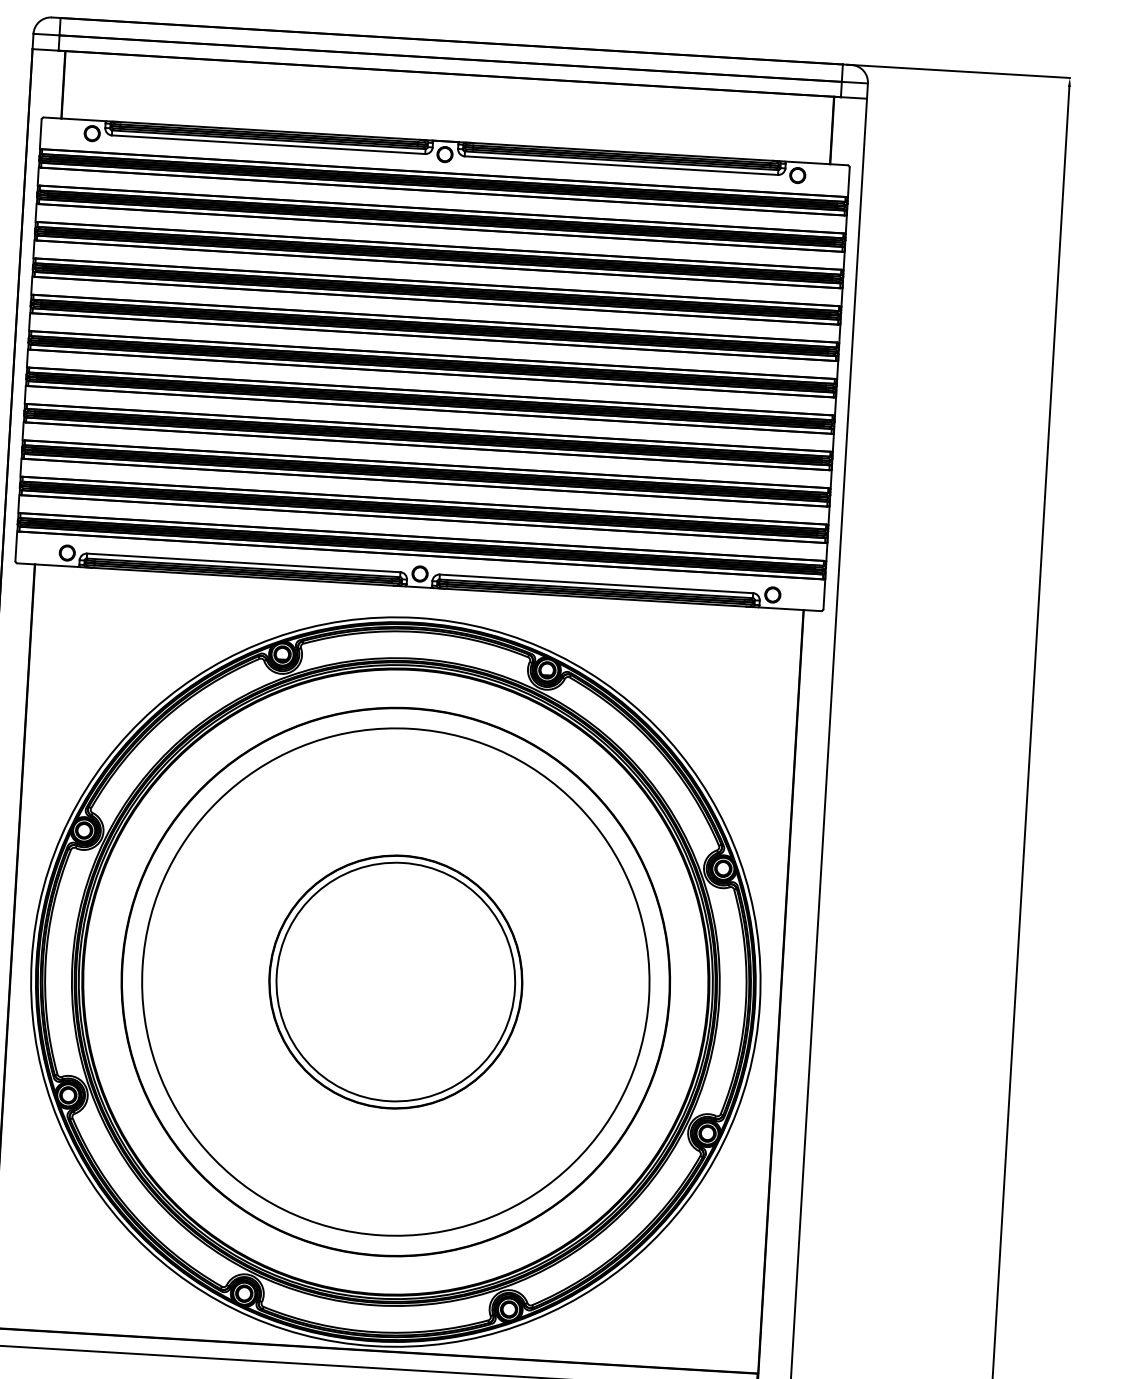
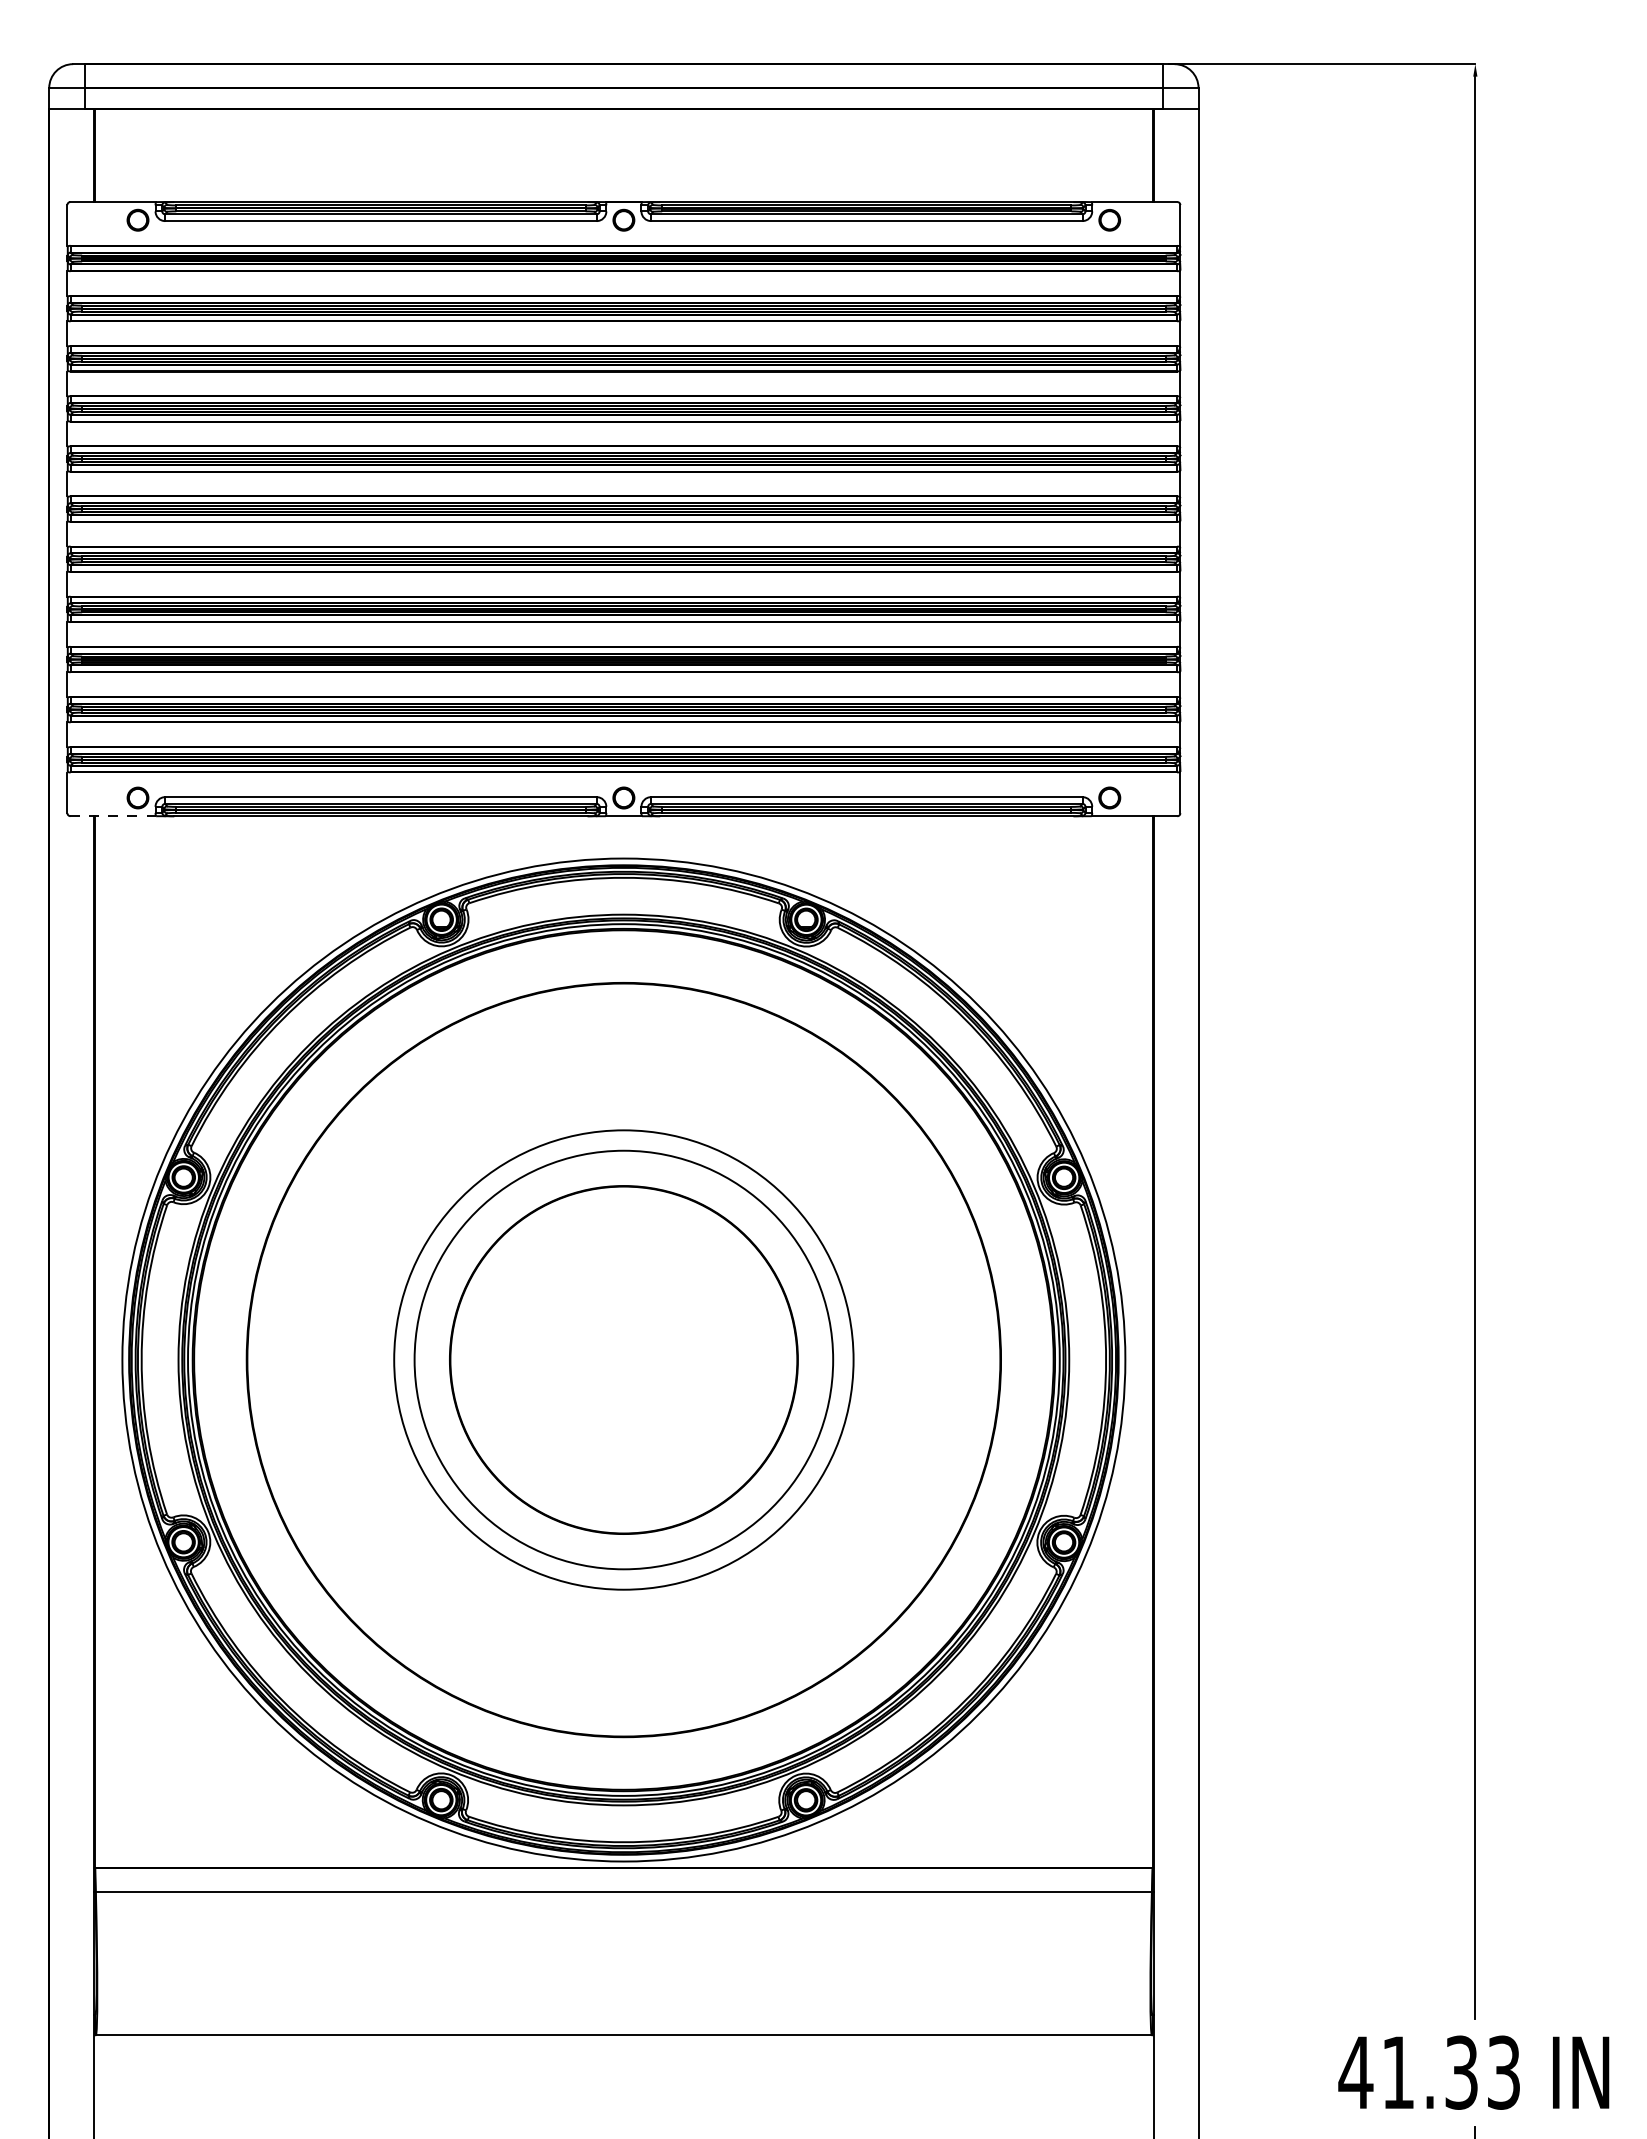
line: (48, 565) -> (113, 816), solid -> dashed
circle: (395, 981) -> (623, 1359), size x0.6
circle: (395, 981) -> (623, 1359), size x1.4

